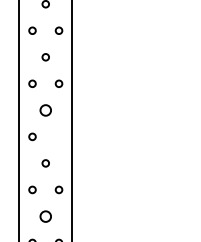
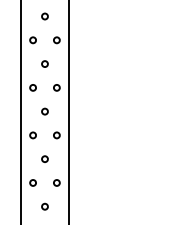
circle: (45, 110) -> (44, 111), size x0.62
circle: (58, 136) -> (56, 135), added
circle: (45, 216) -> (44, 206), size x0.62

